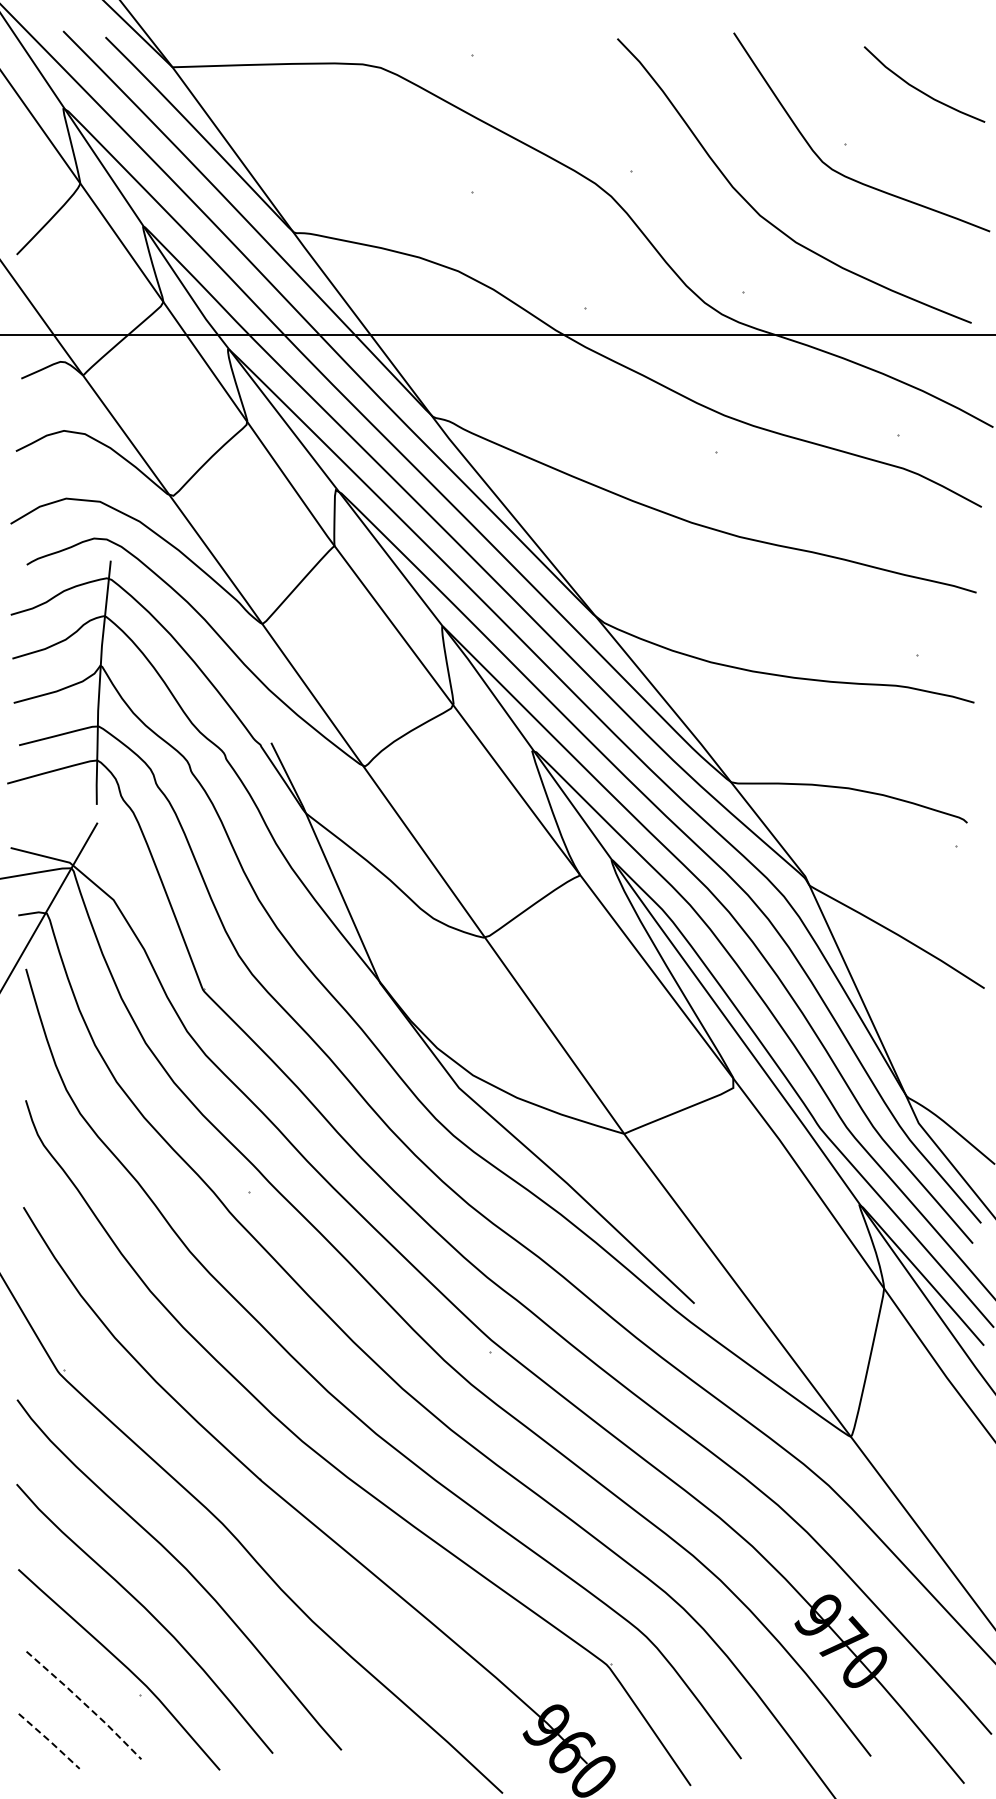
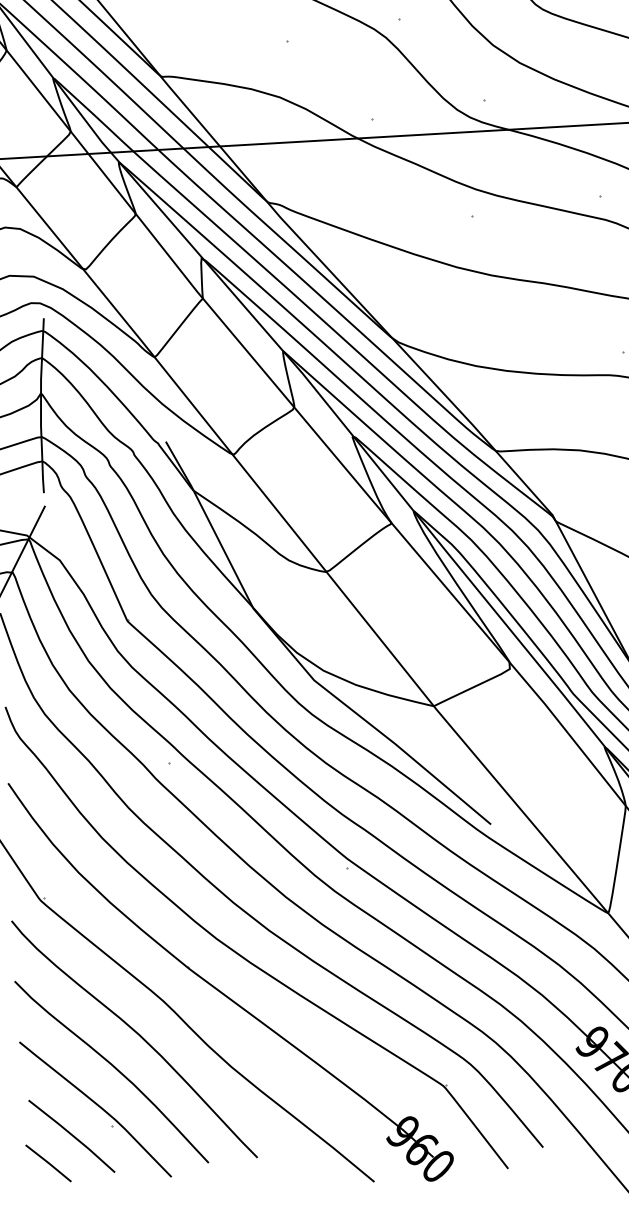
line: (85, 1704) -> (72, 1135), dashed -> solid
line: (49, 1741) -> (48, 1163), dashed -> solid

